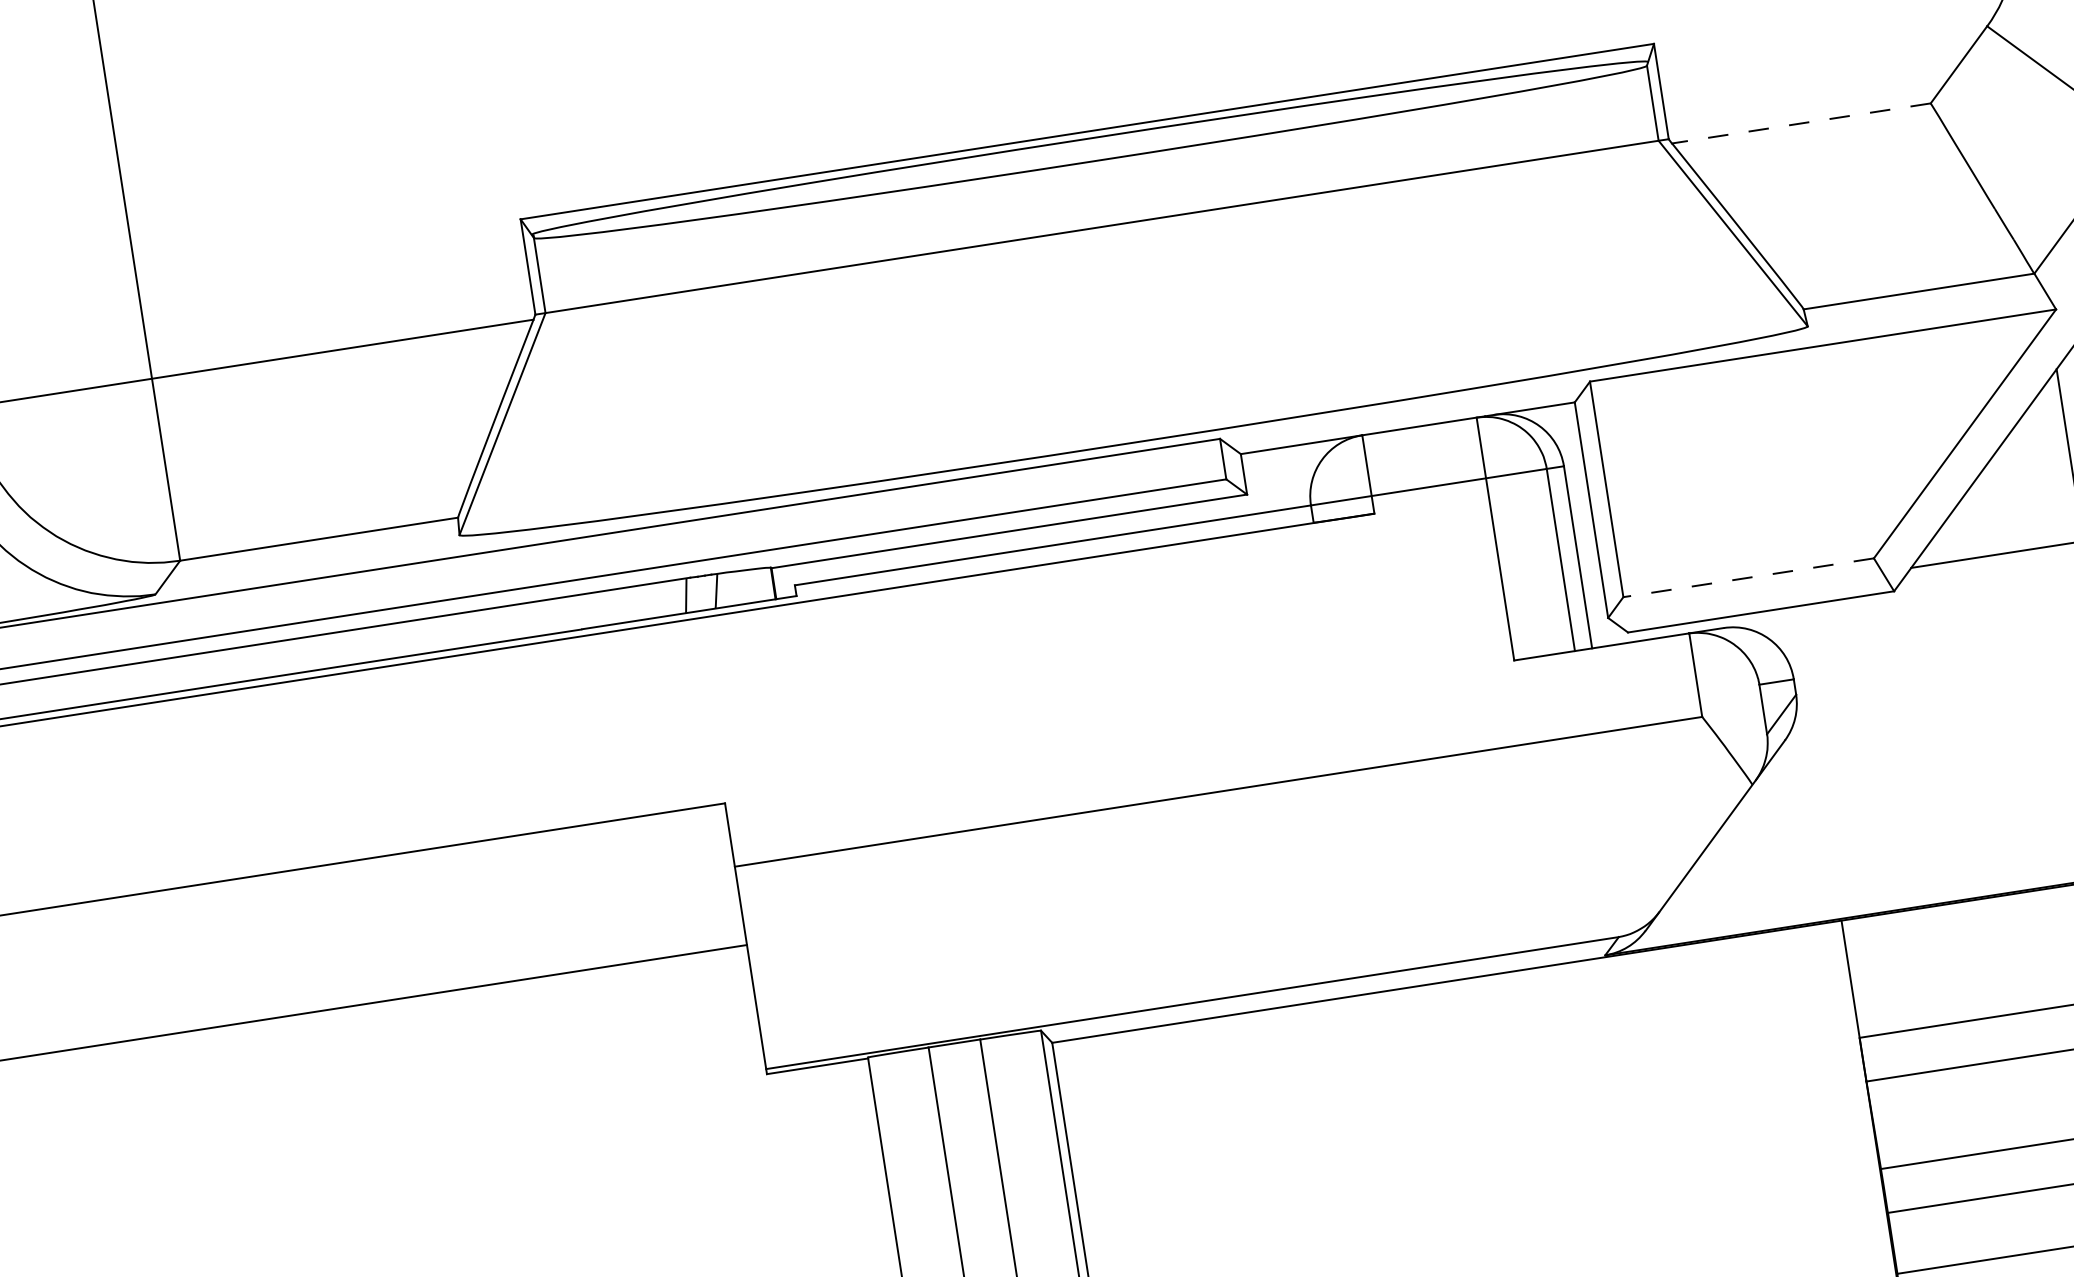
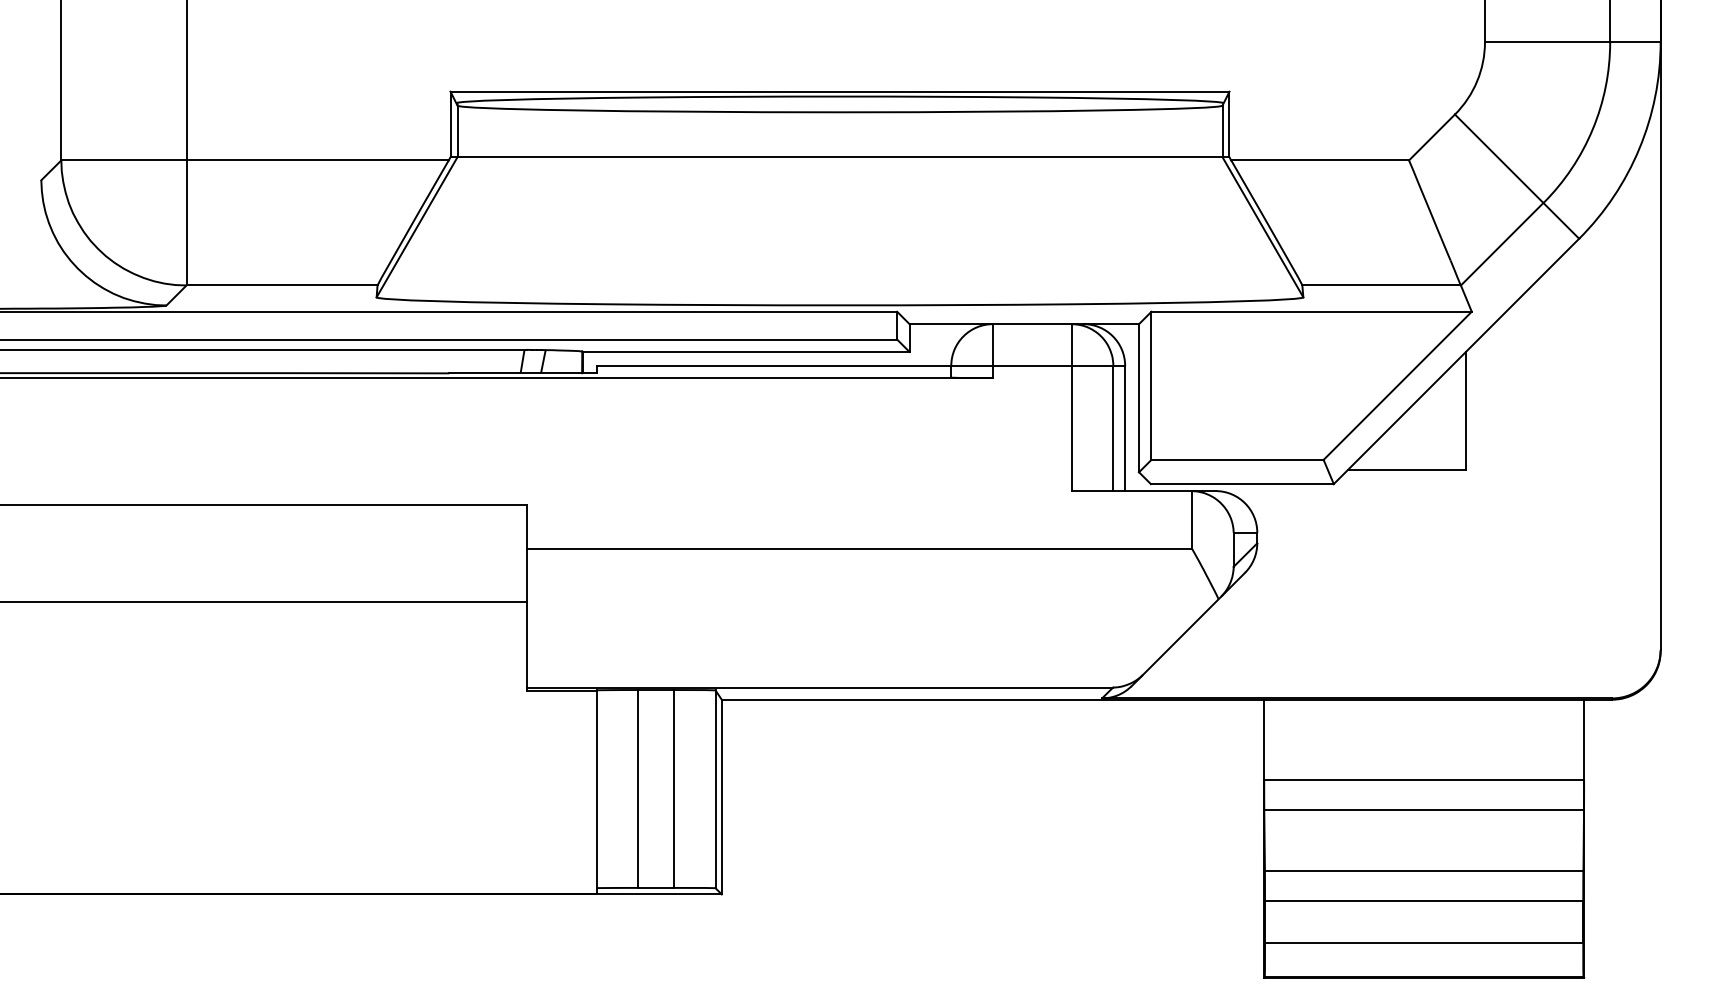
line: (1801, 123) -> (1320, 160), dashed -> solid
line: (1748, 577) -> (1237, 459), dashed -> solid

